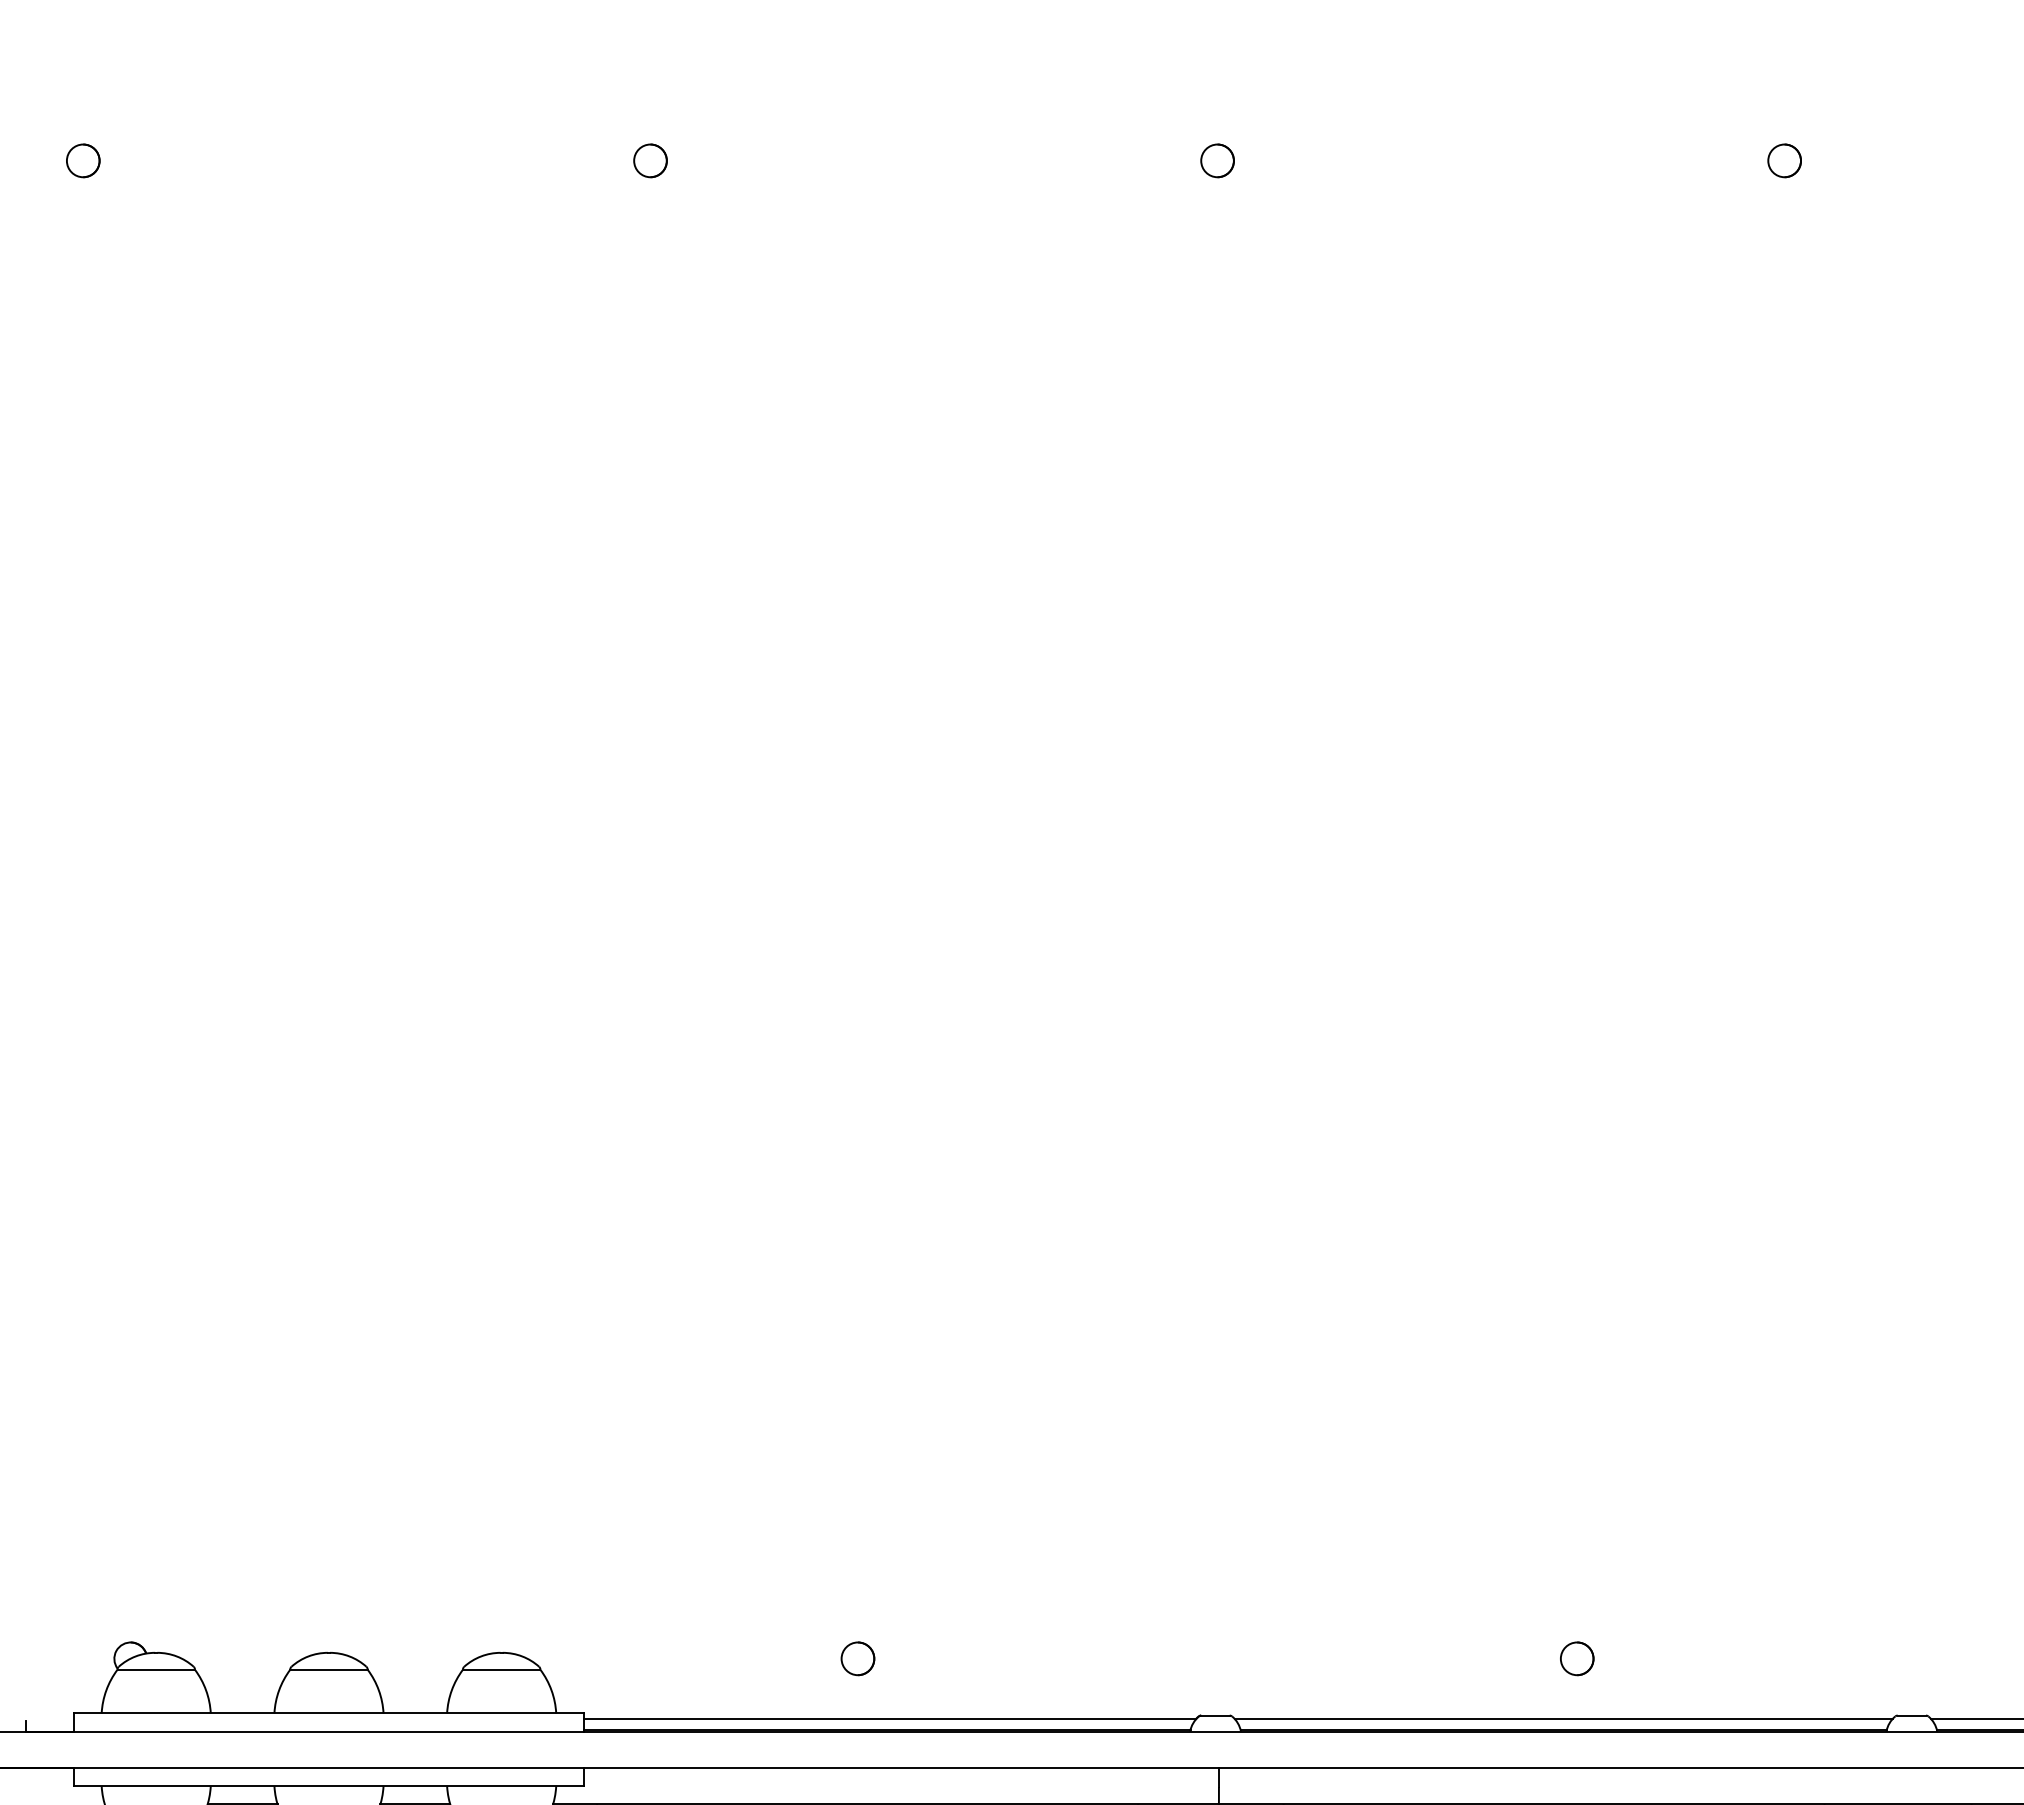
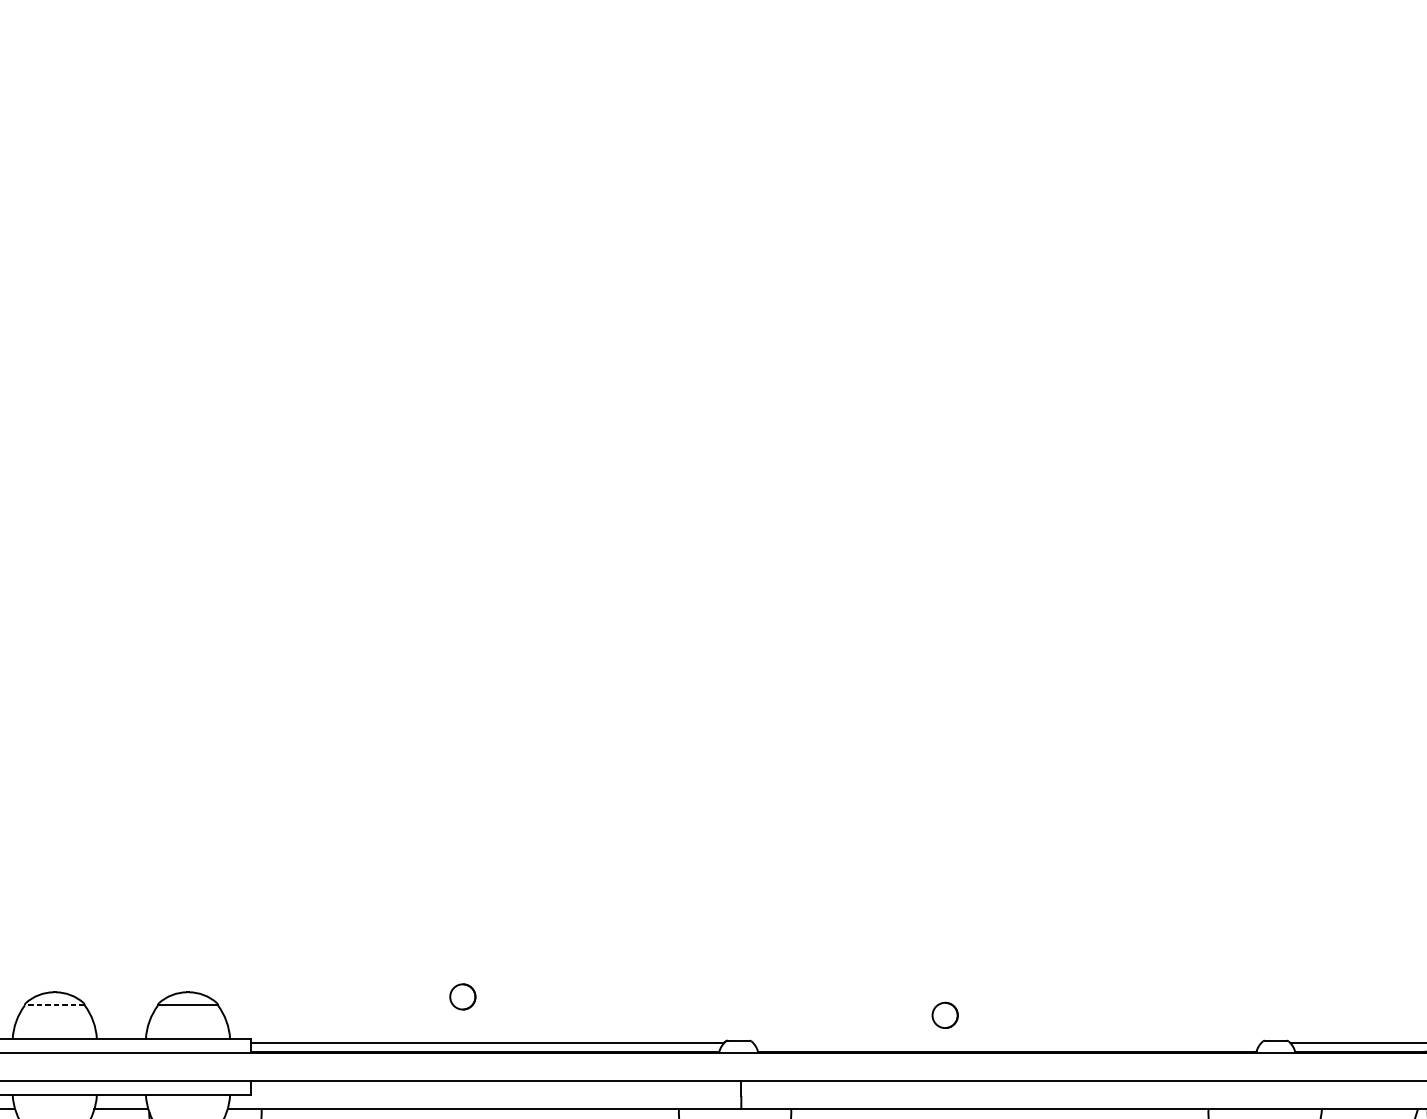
part: (1577, 1658) -> (945, 1015), moved
line: (328, 1669) -> (54, 1005), solid -> dashed
line: (1563, 1718) -> (1007, 1042), removed

